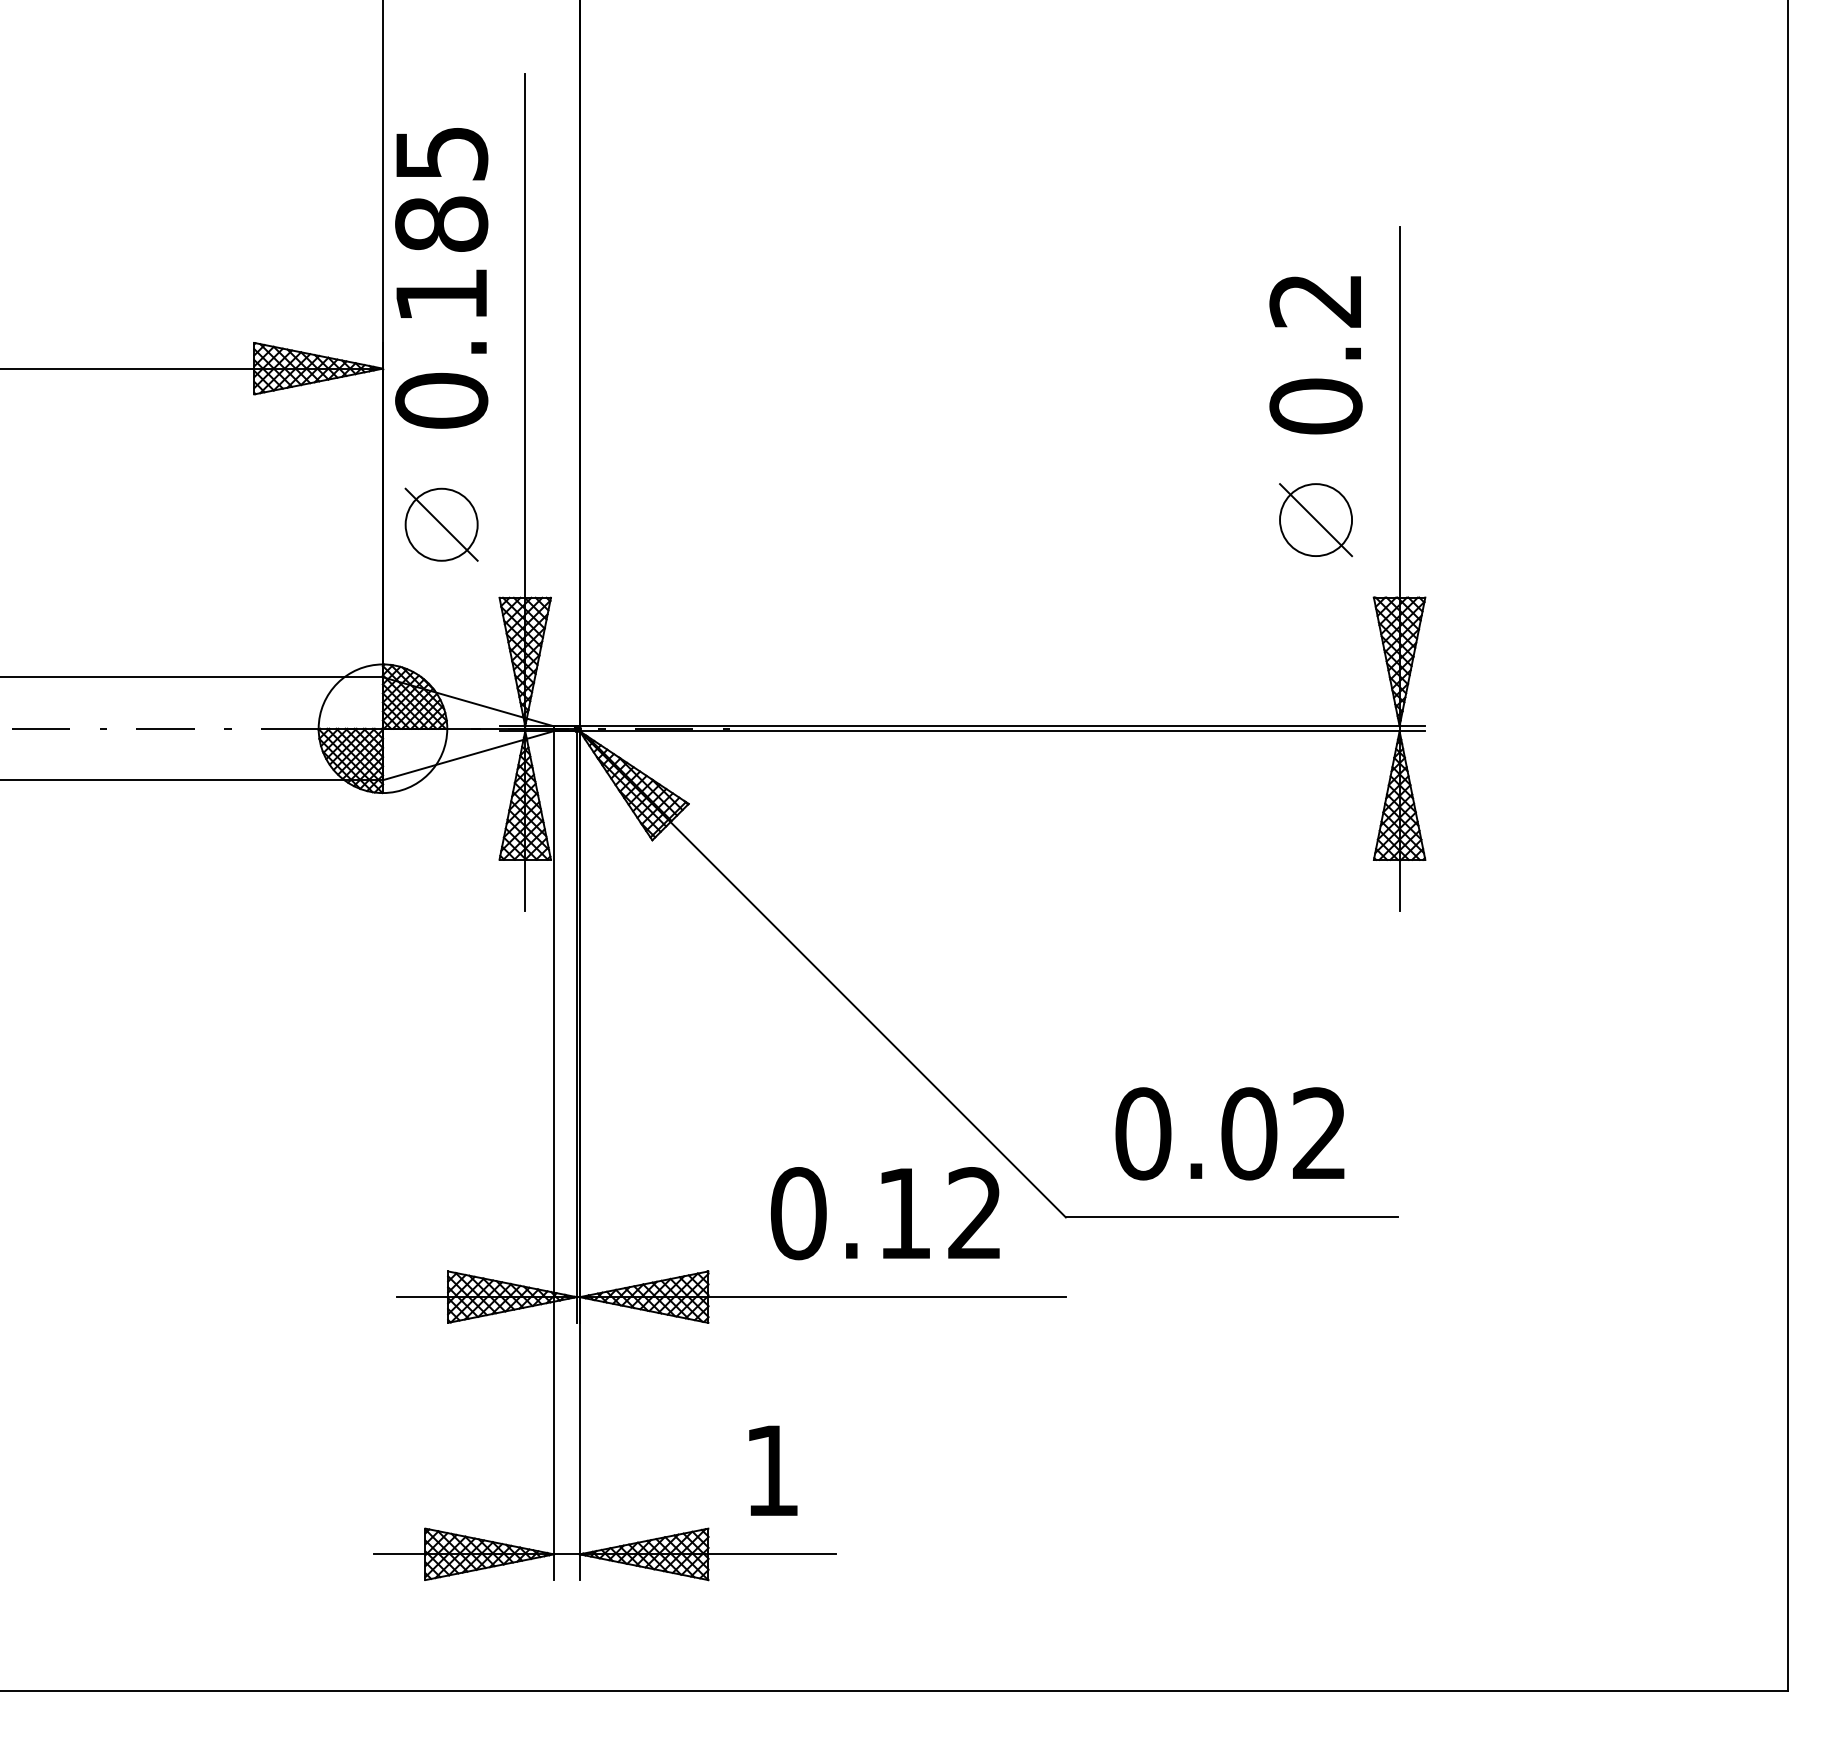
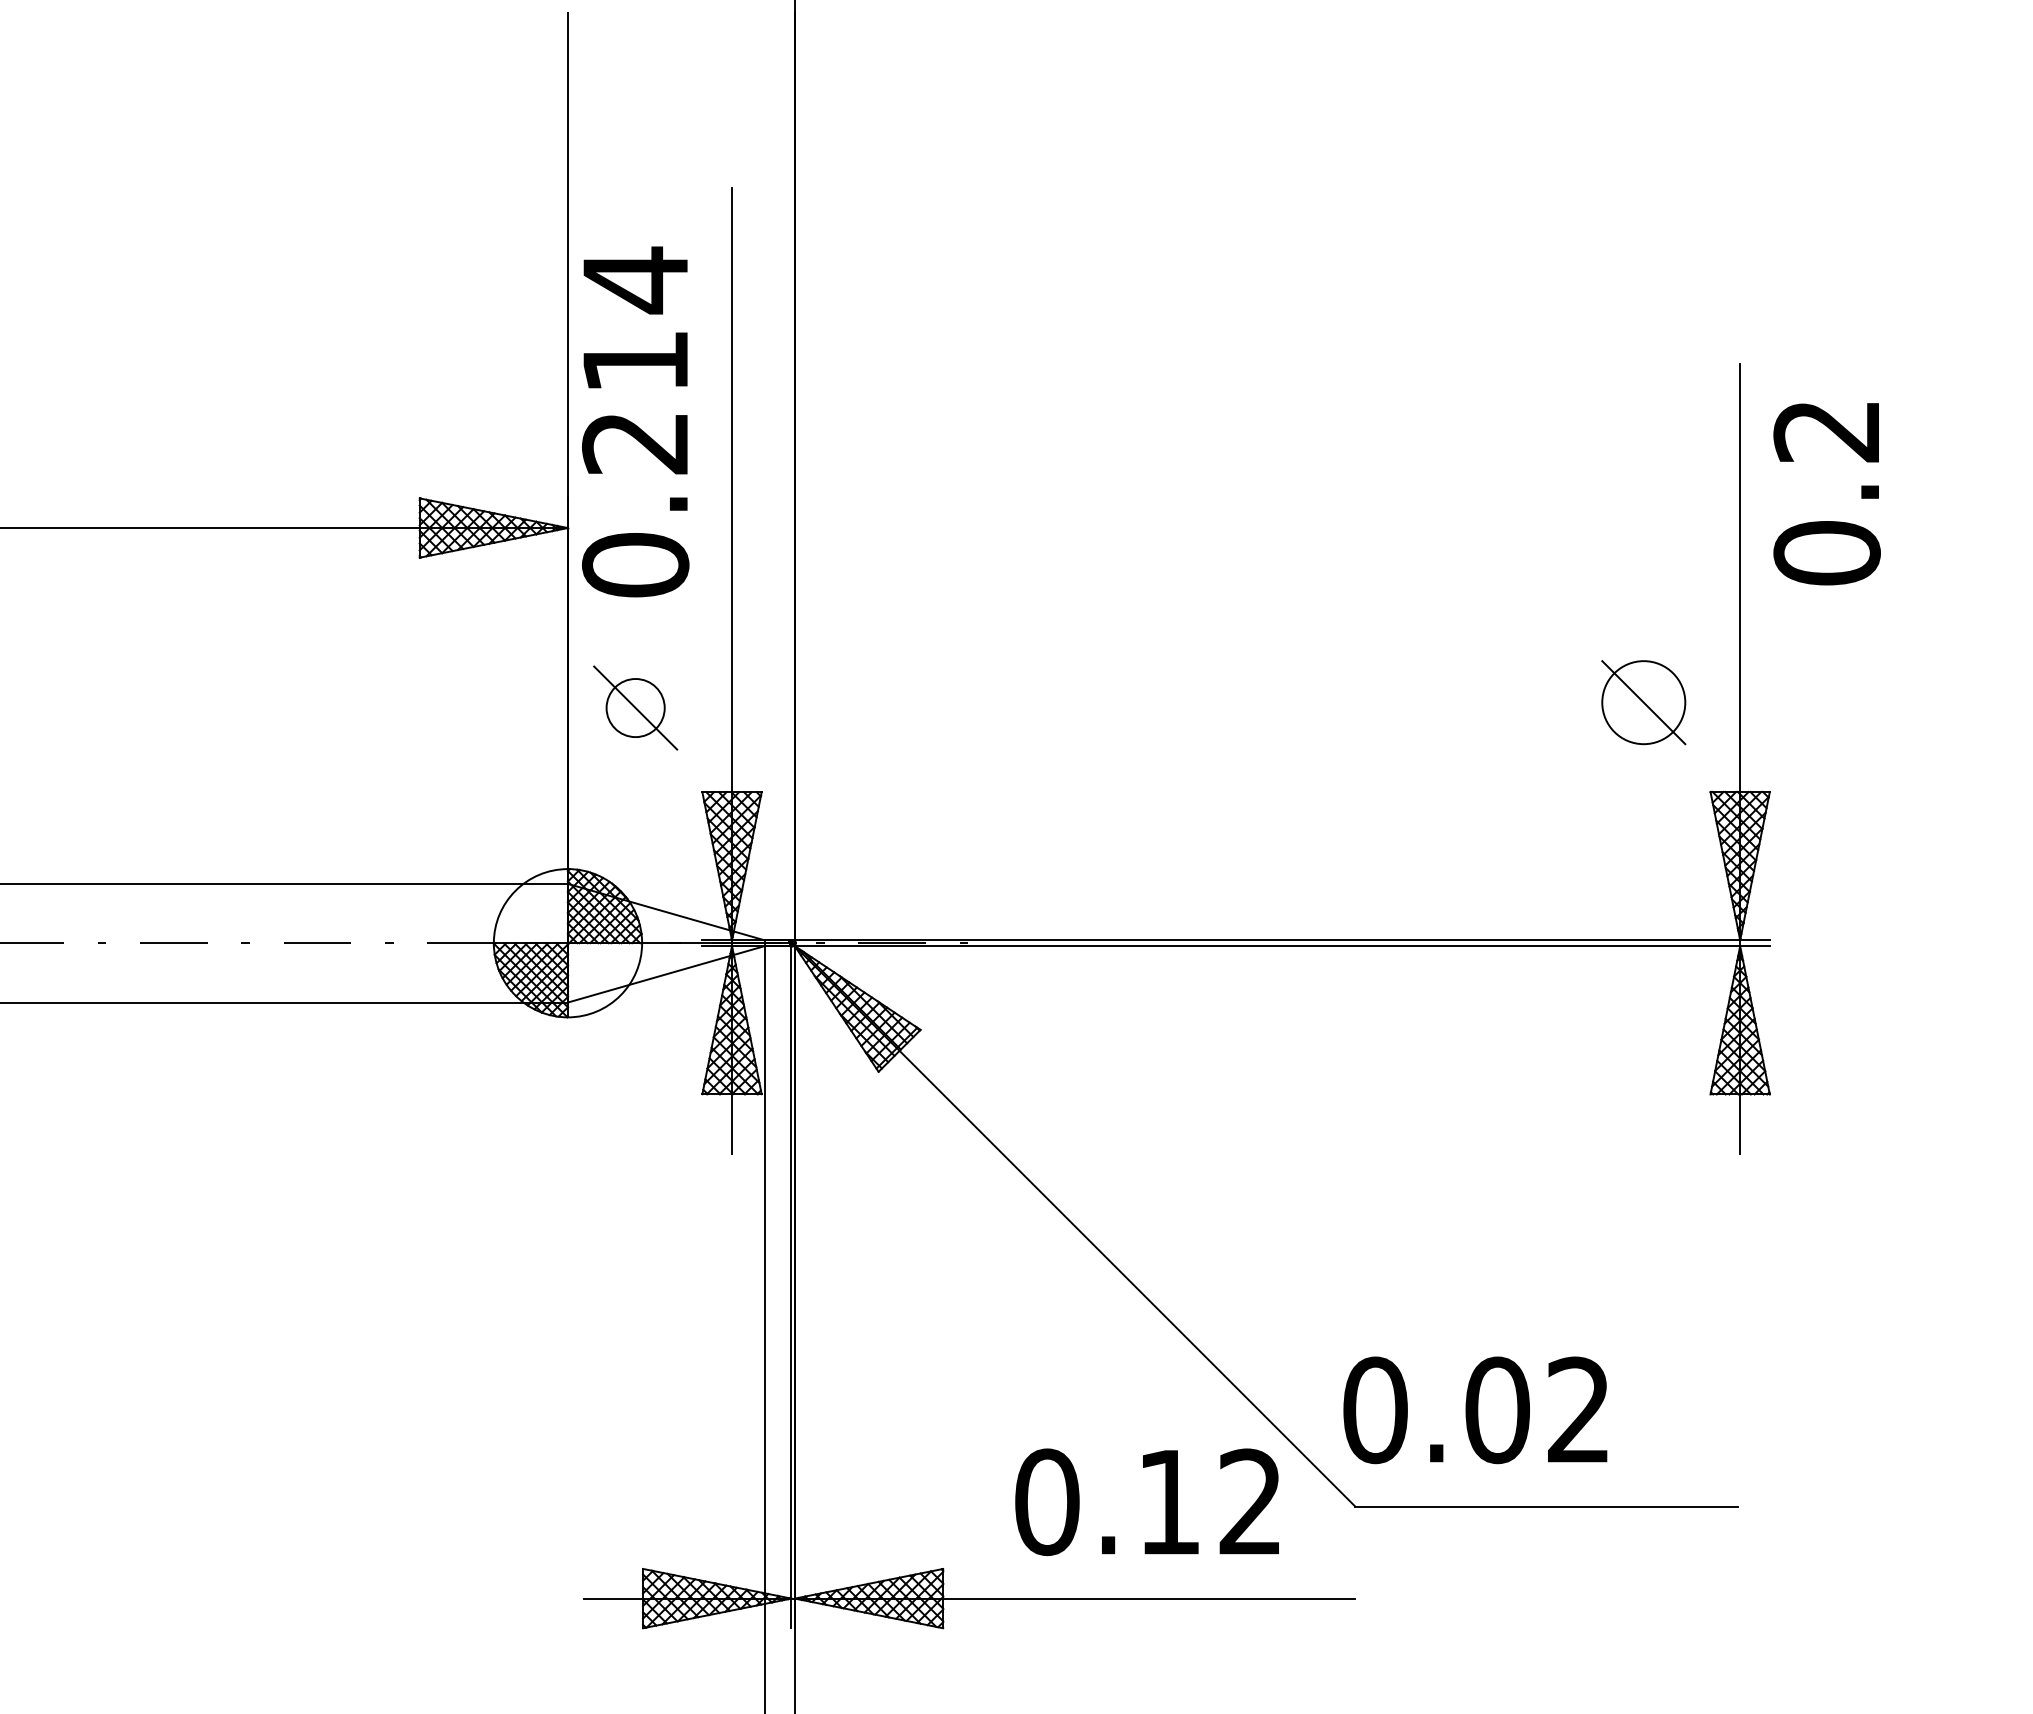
text: (441, 223) -> (635, 360), 0.185 -> 0.214
text: (1315, 355) -> (1826, 494), moved
circle: (441, 524) -> (635, 707), size x0.7
text: (1229, 1133) -> (1474, 1409), moved

